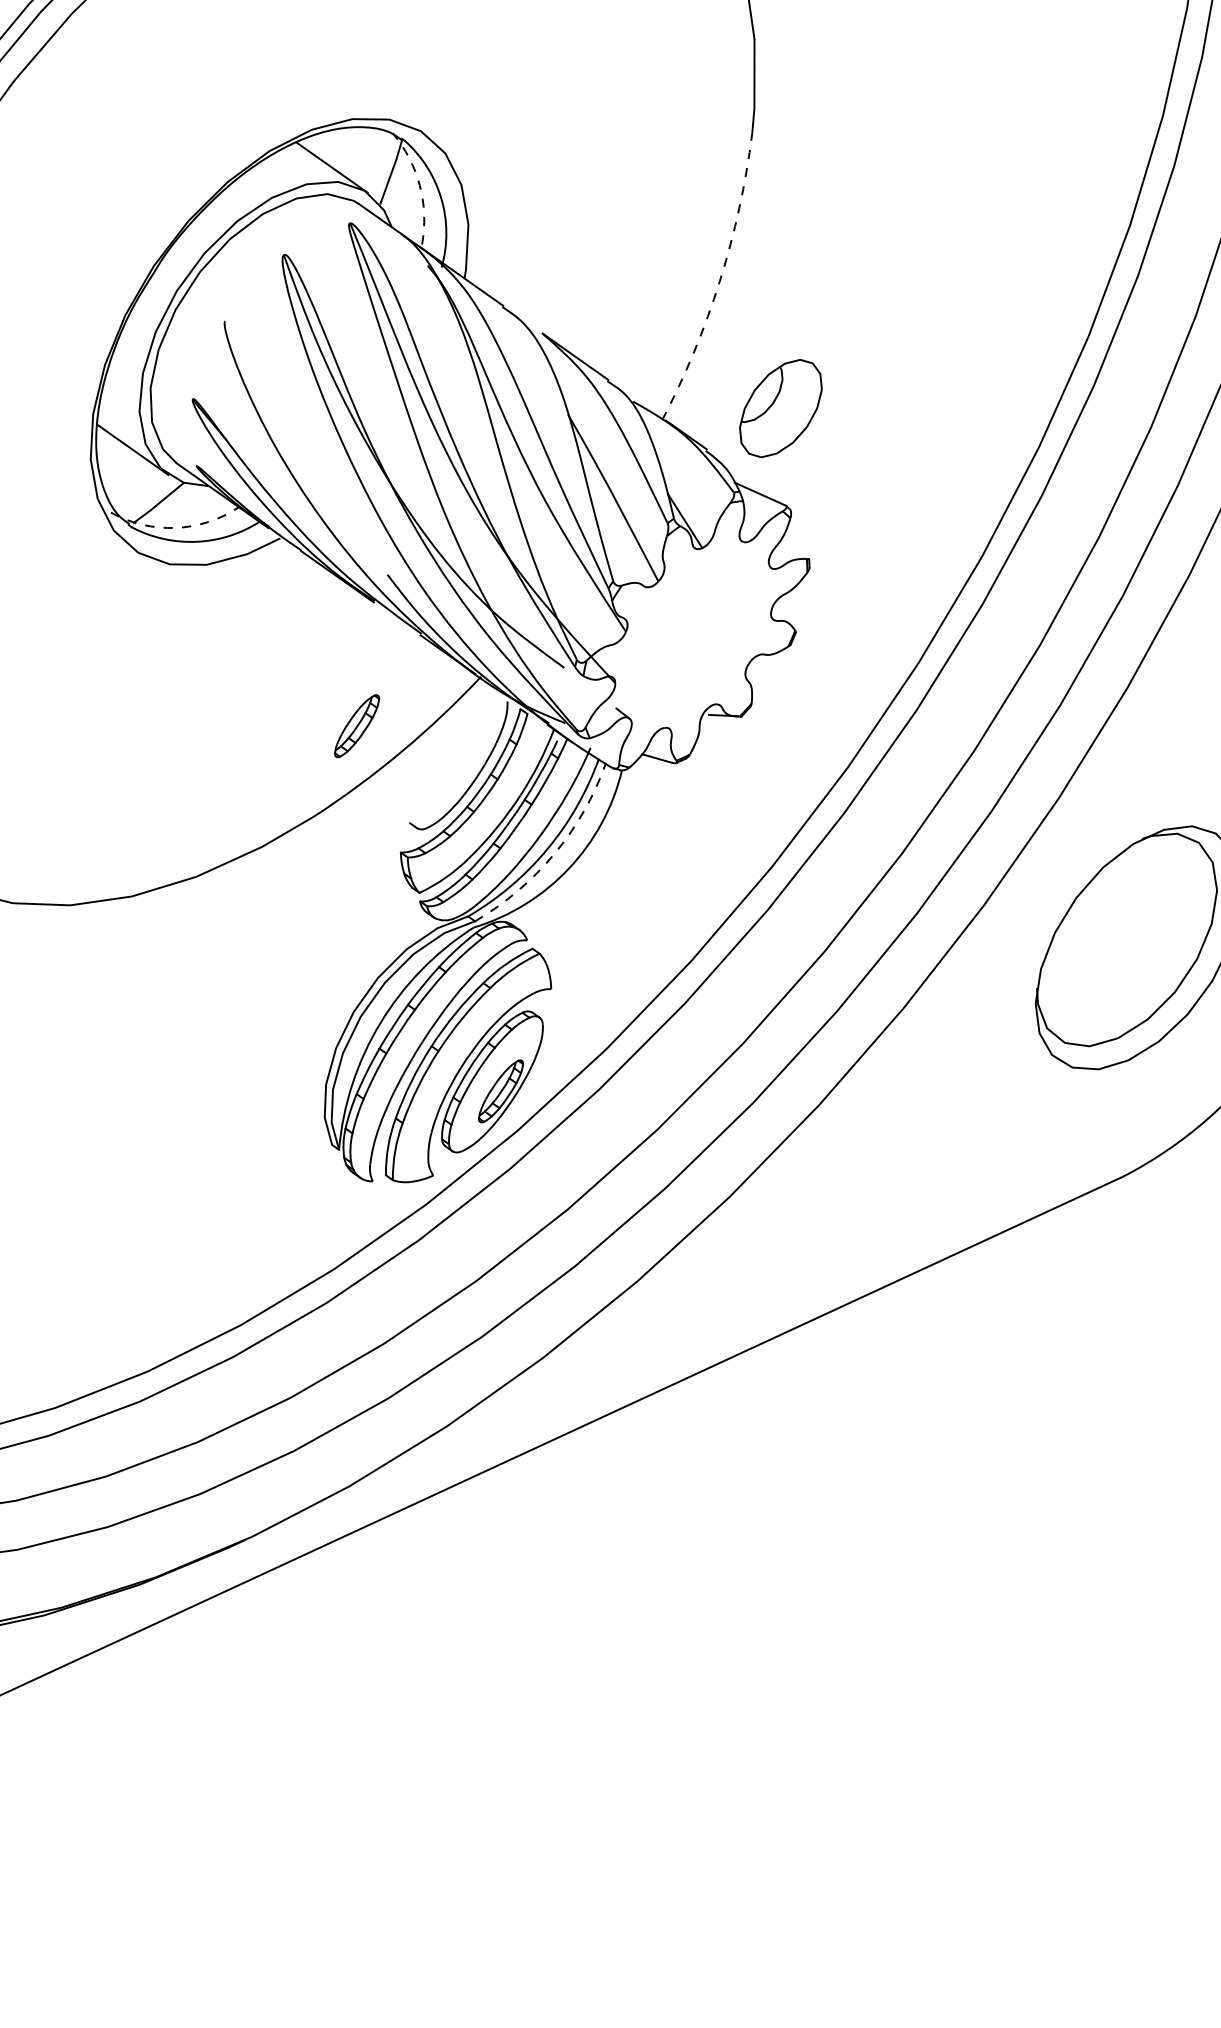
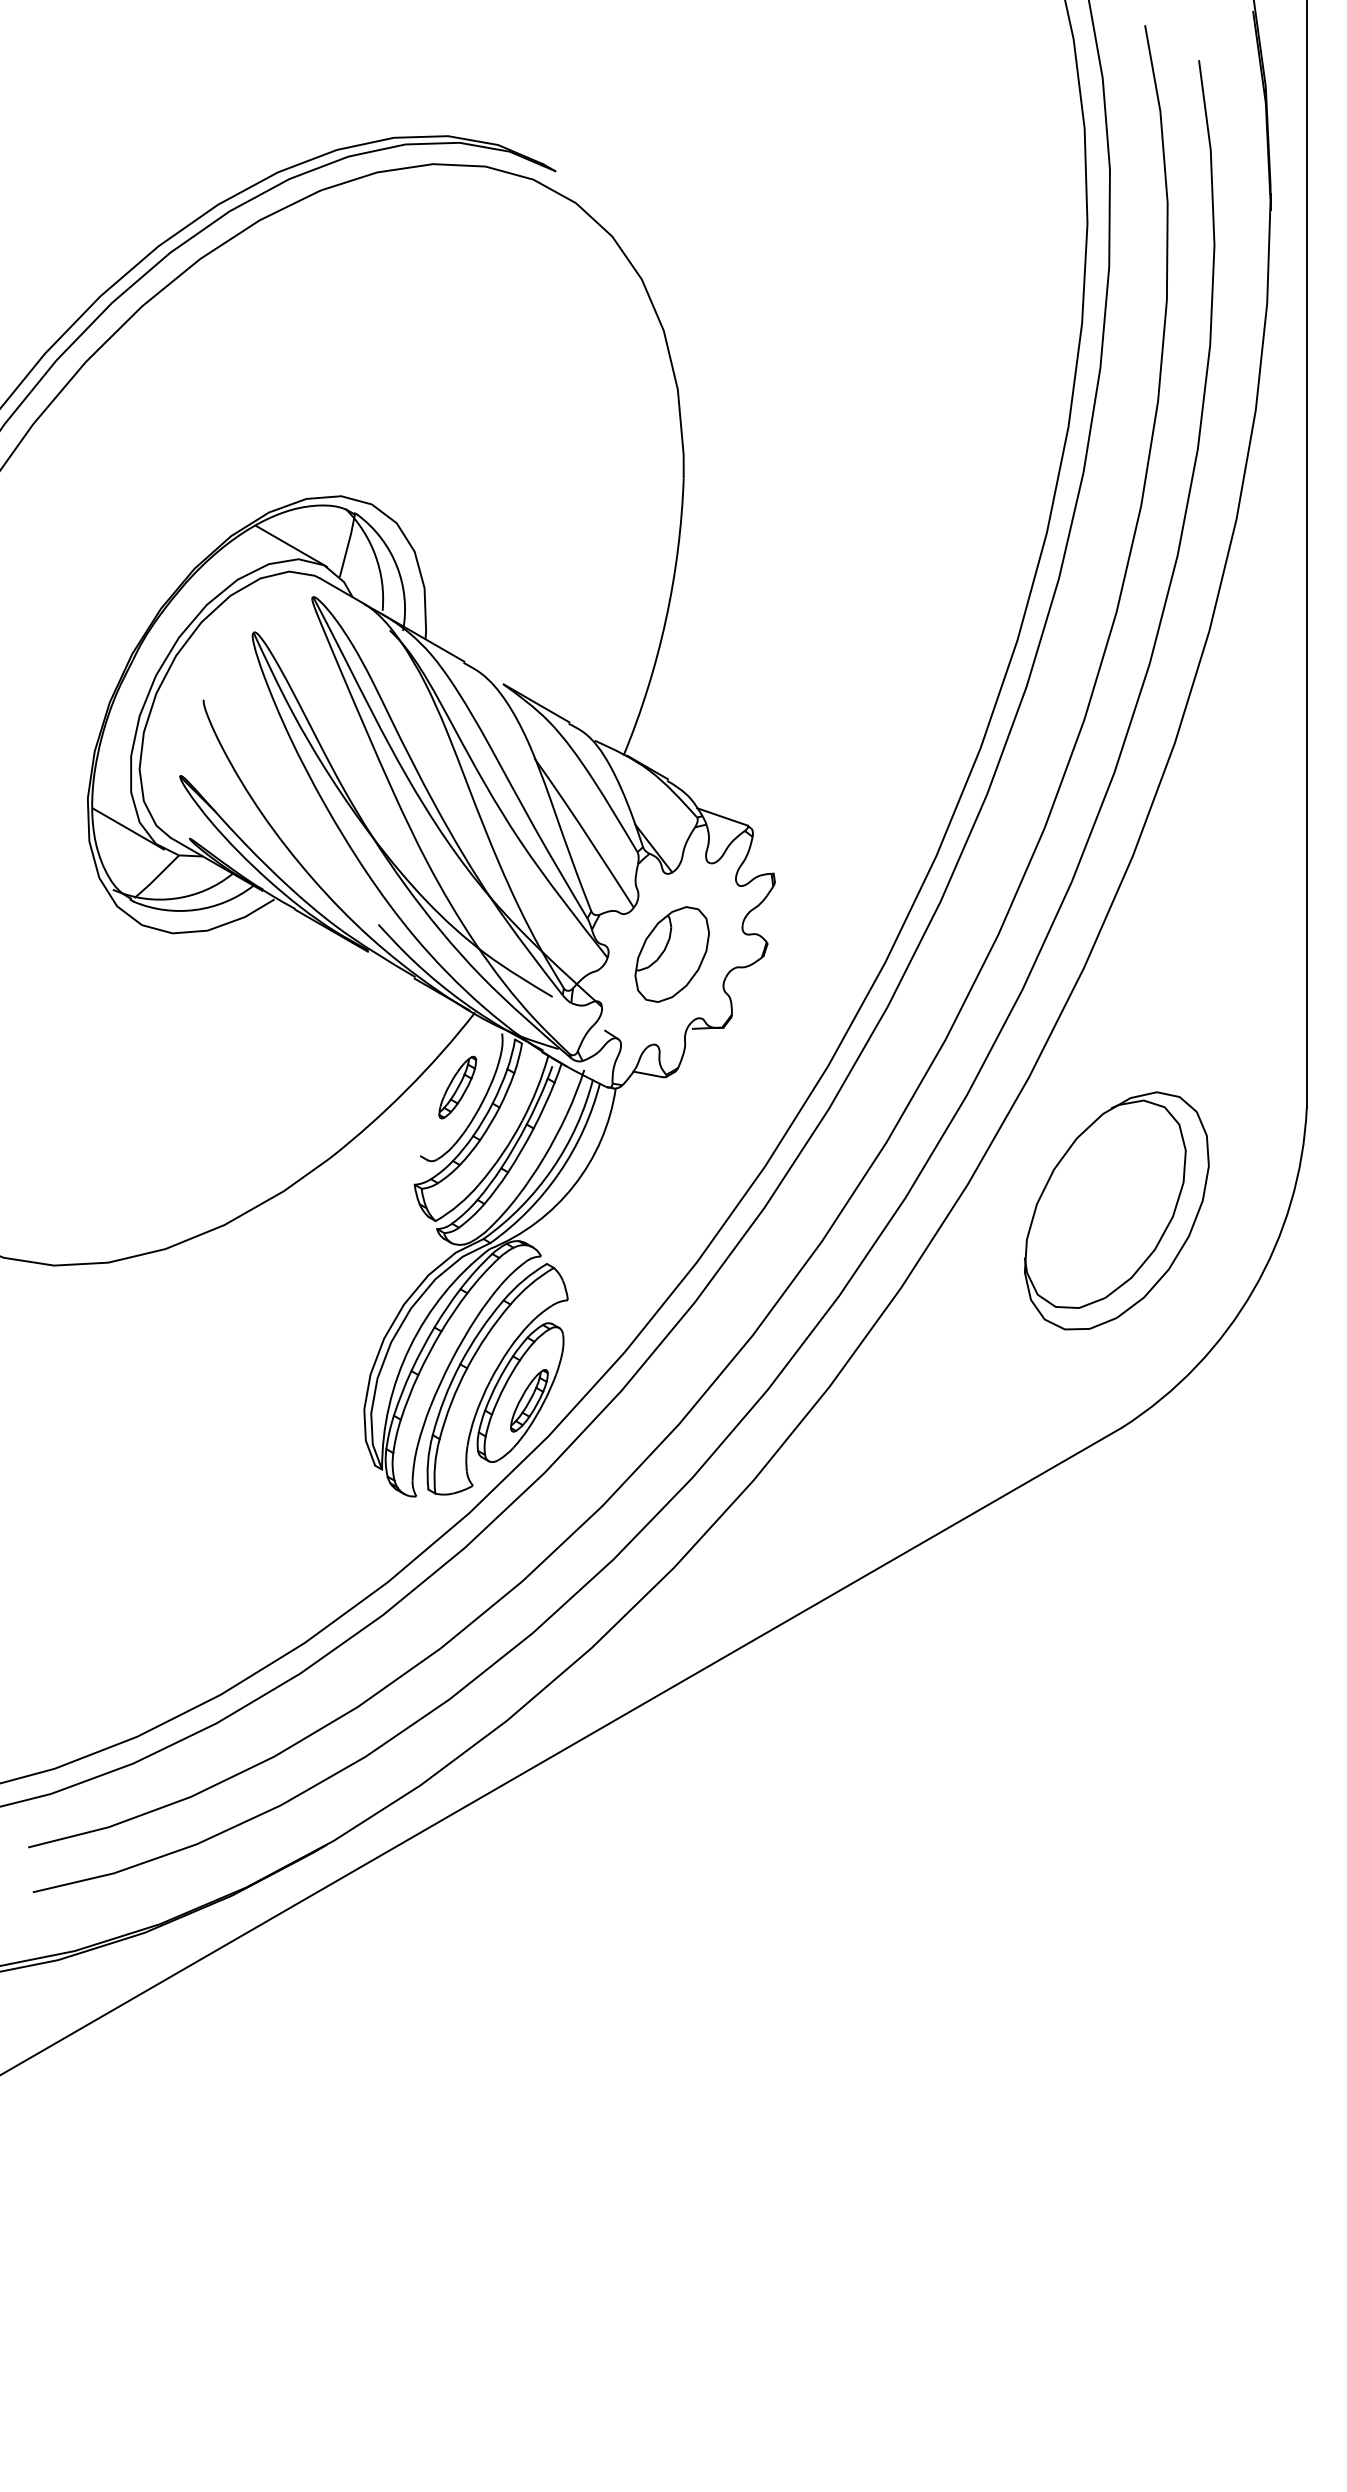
arc: (419, 185) -> (375, 555), dashed -> solid
arc: (719, 280) -> (665, 619), dashed -> solid
part: (780, 408) -> (671, 954), moved
arc: (176, 527) -> (175, 898), dashed -> solid
part: (356, 726) -> (457, 1087), moved
arc: (554, 853) -> (559, 1172), dashed -> solid

